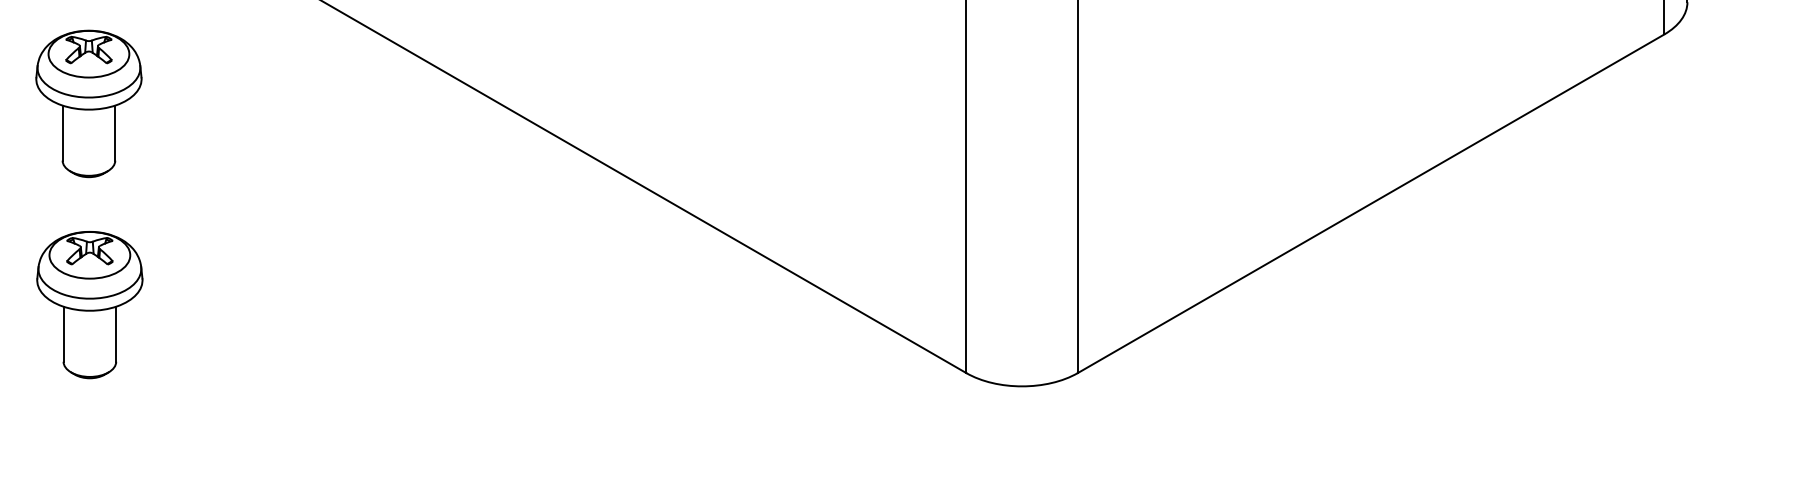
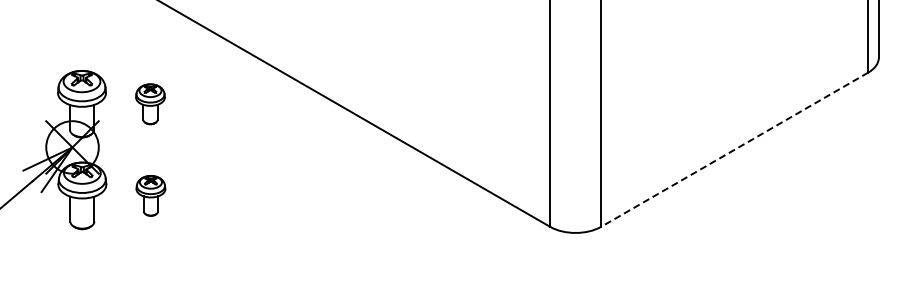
part: (89, 104) -> (150, 104), size x0.6
line: (1370, 205) -> (734, 150), solid -> dashed
part: (89, 304) -> (150, 195), size x0.6

